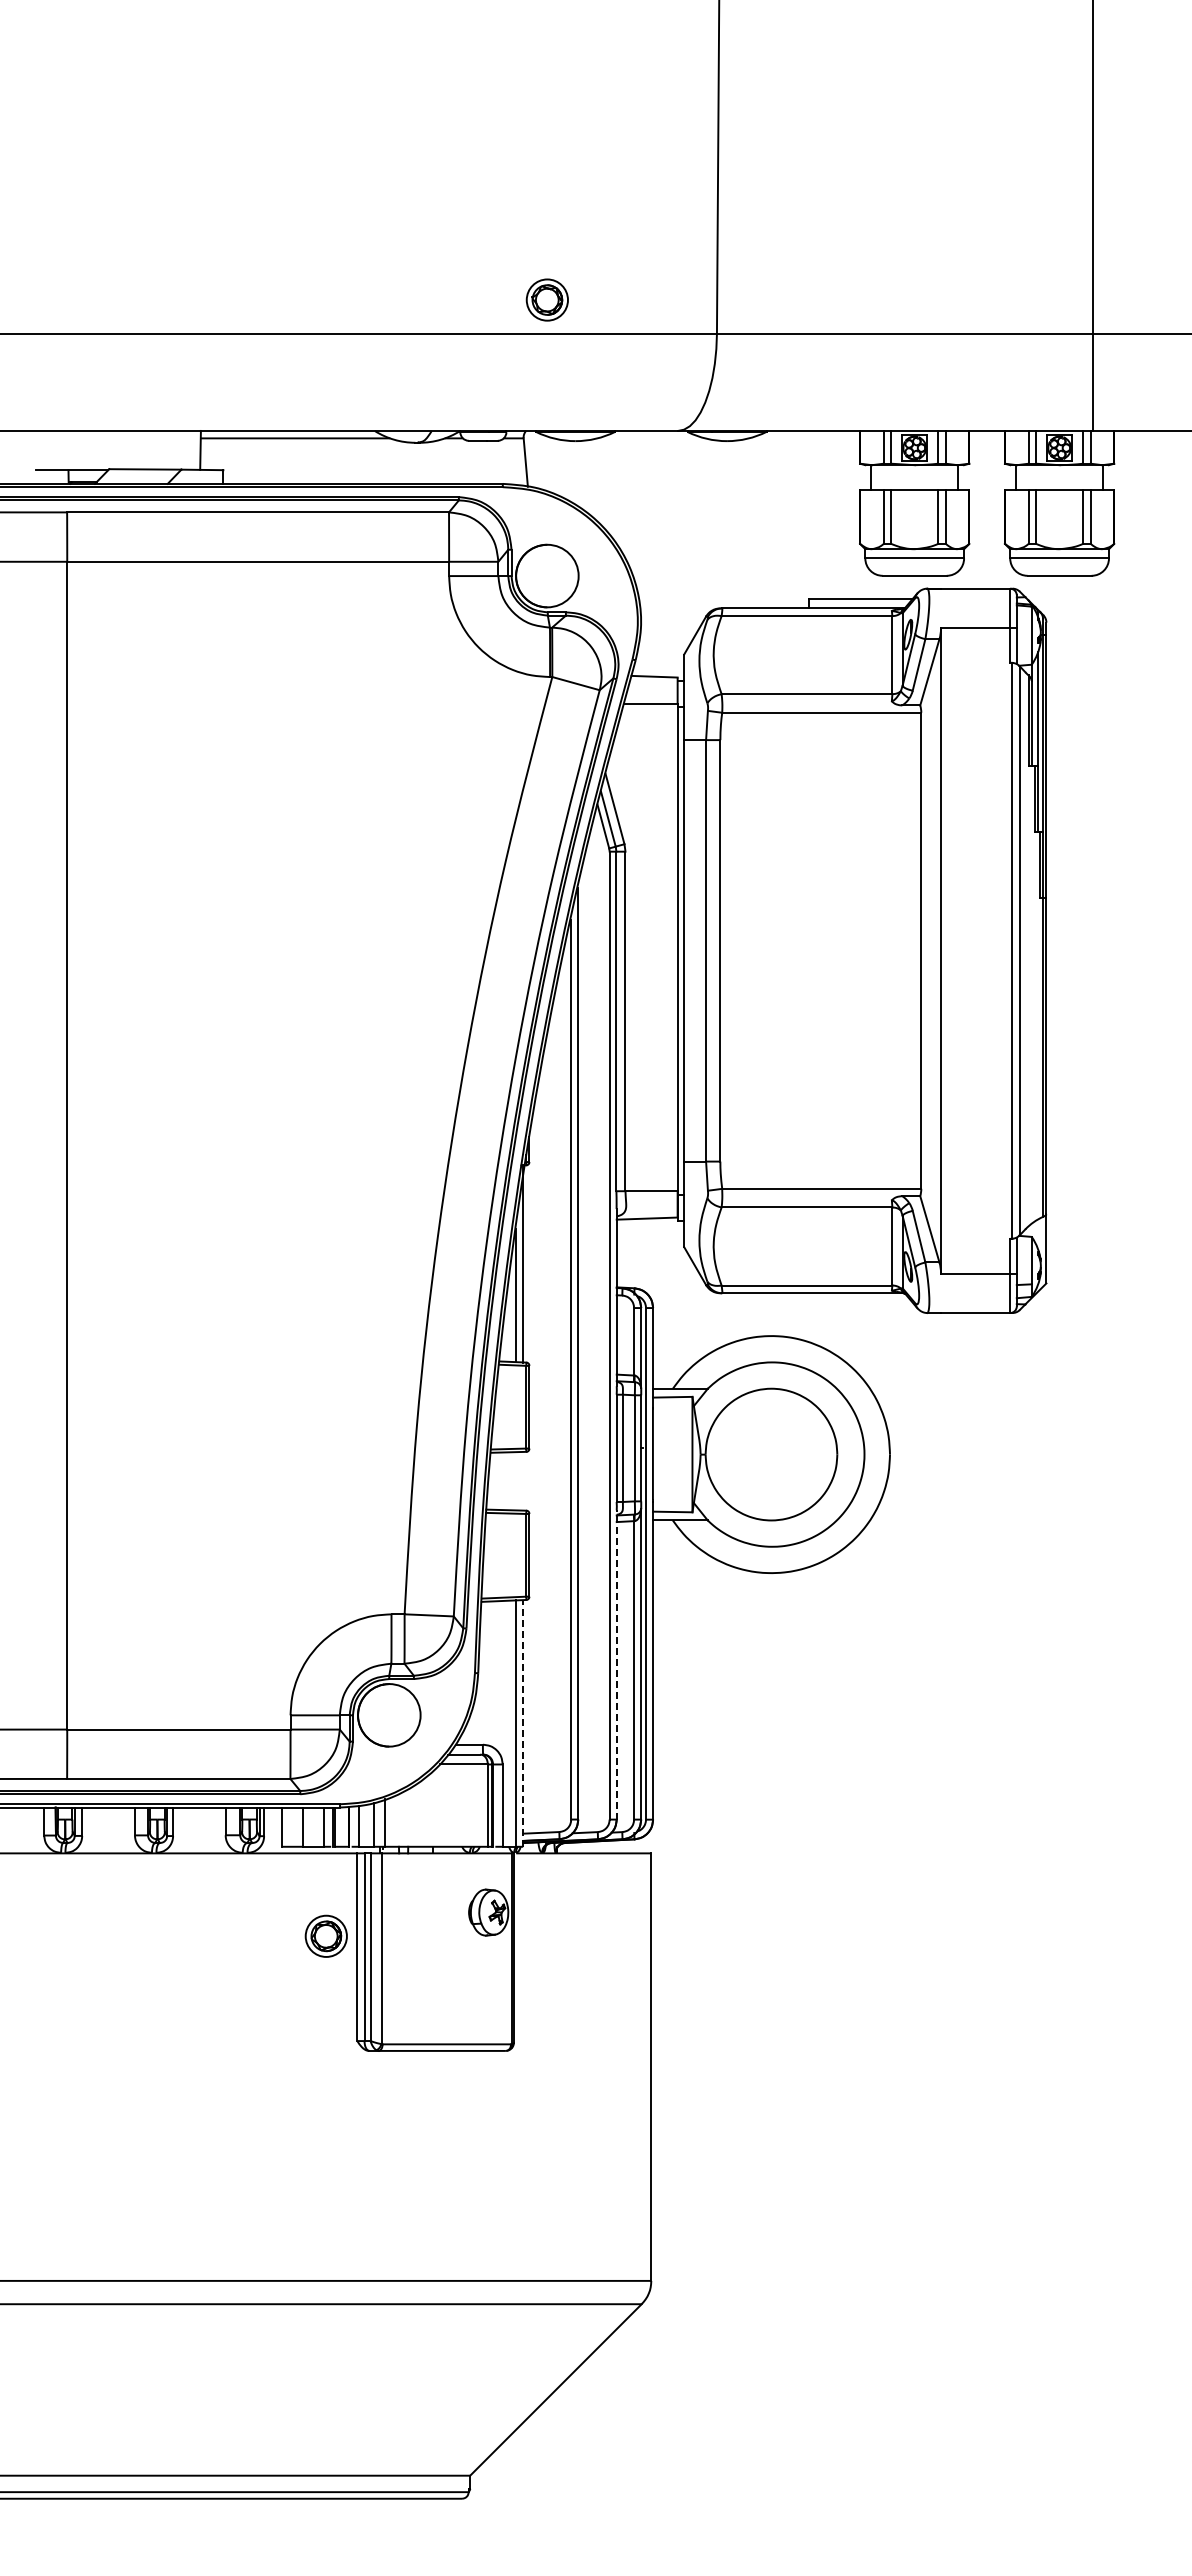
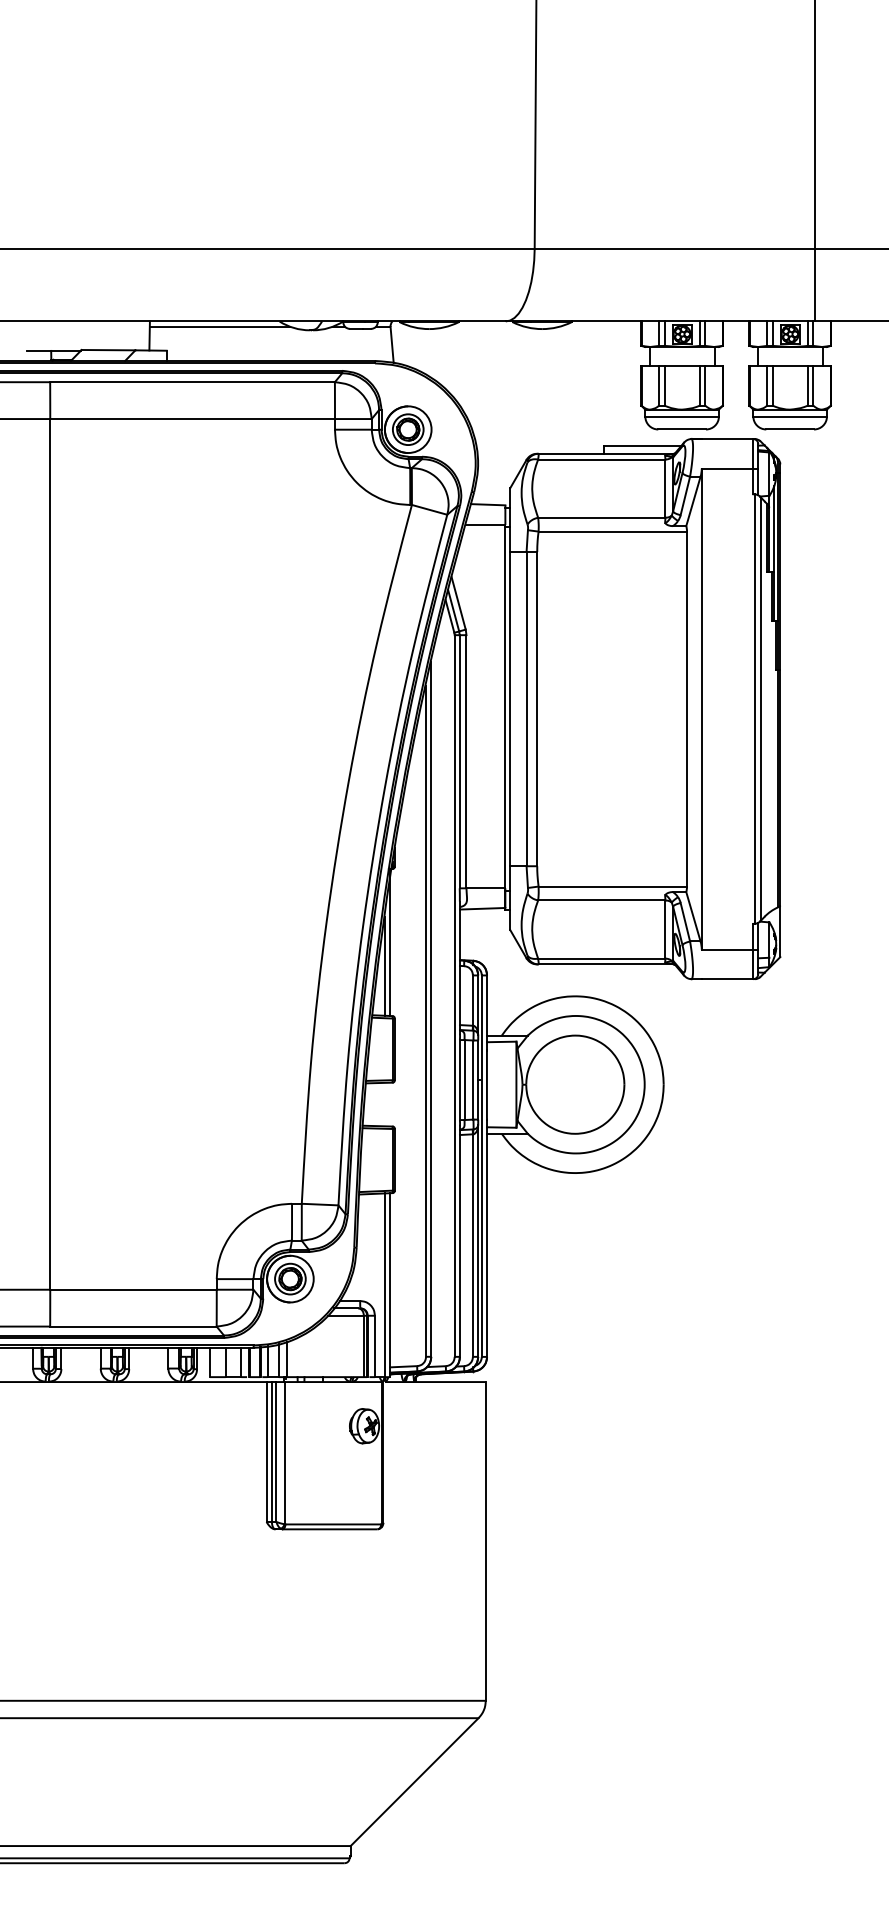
part: (546, 299) -> (407, 429), moved
line: (616, 1665) -> (459, 1241), dashed -> solid
line: (523, 1722) -> (390, 1284), dashed -> solid
part: (325, 1935) -> (289, 1278), moved

